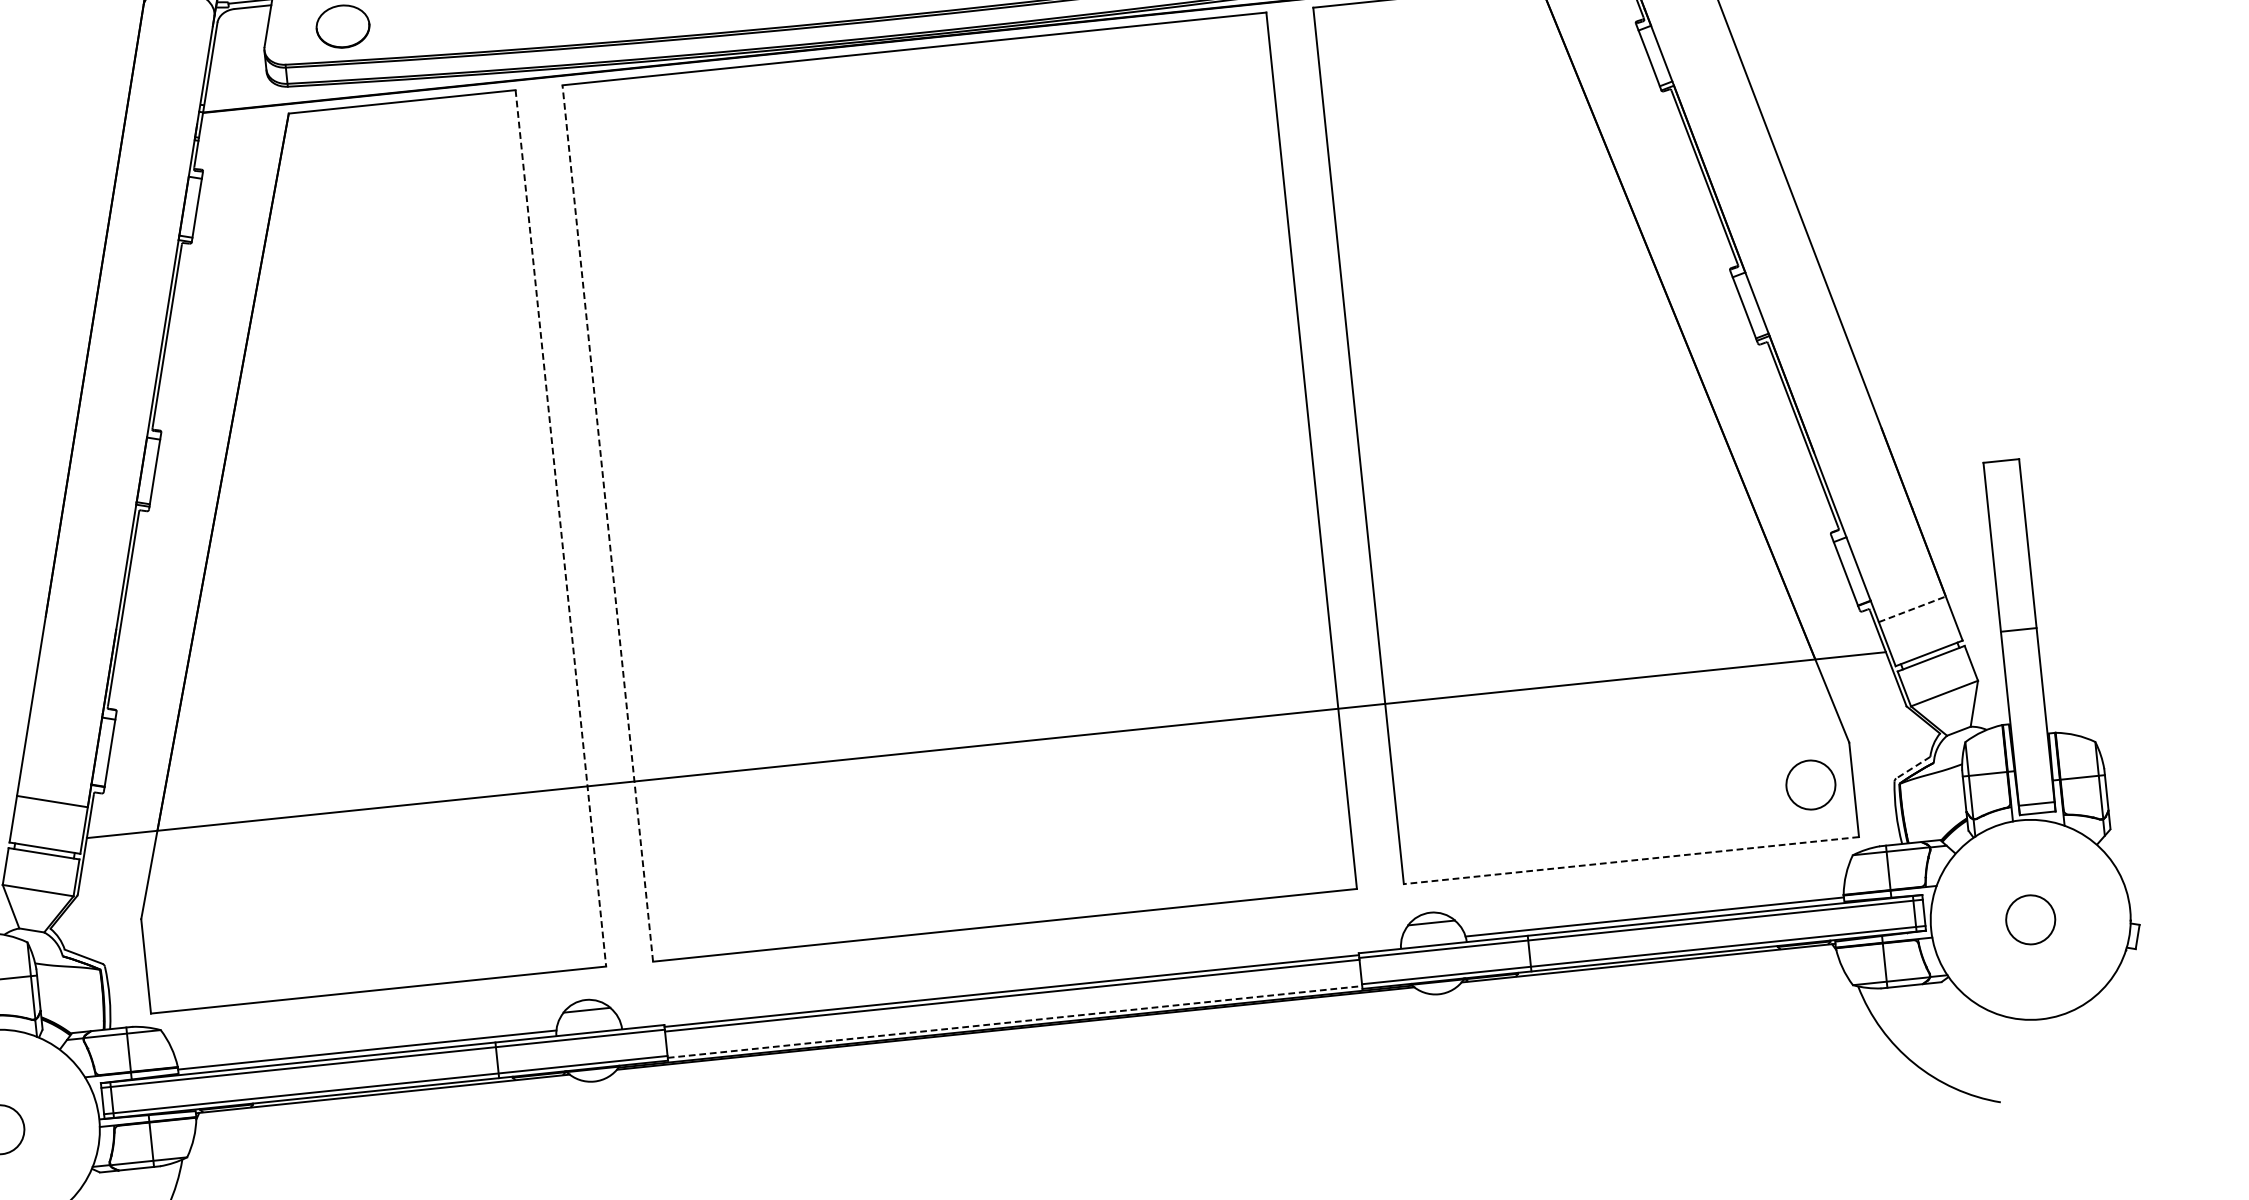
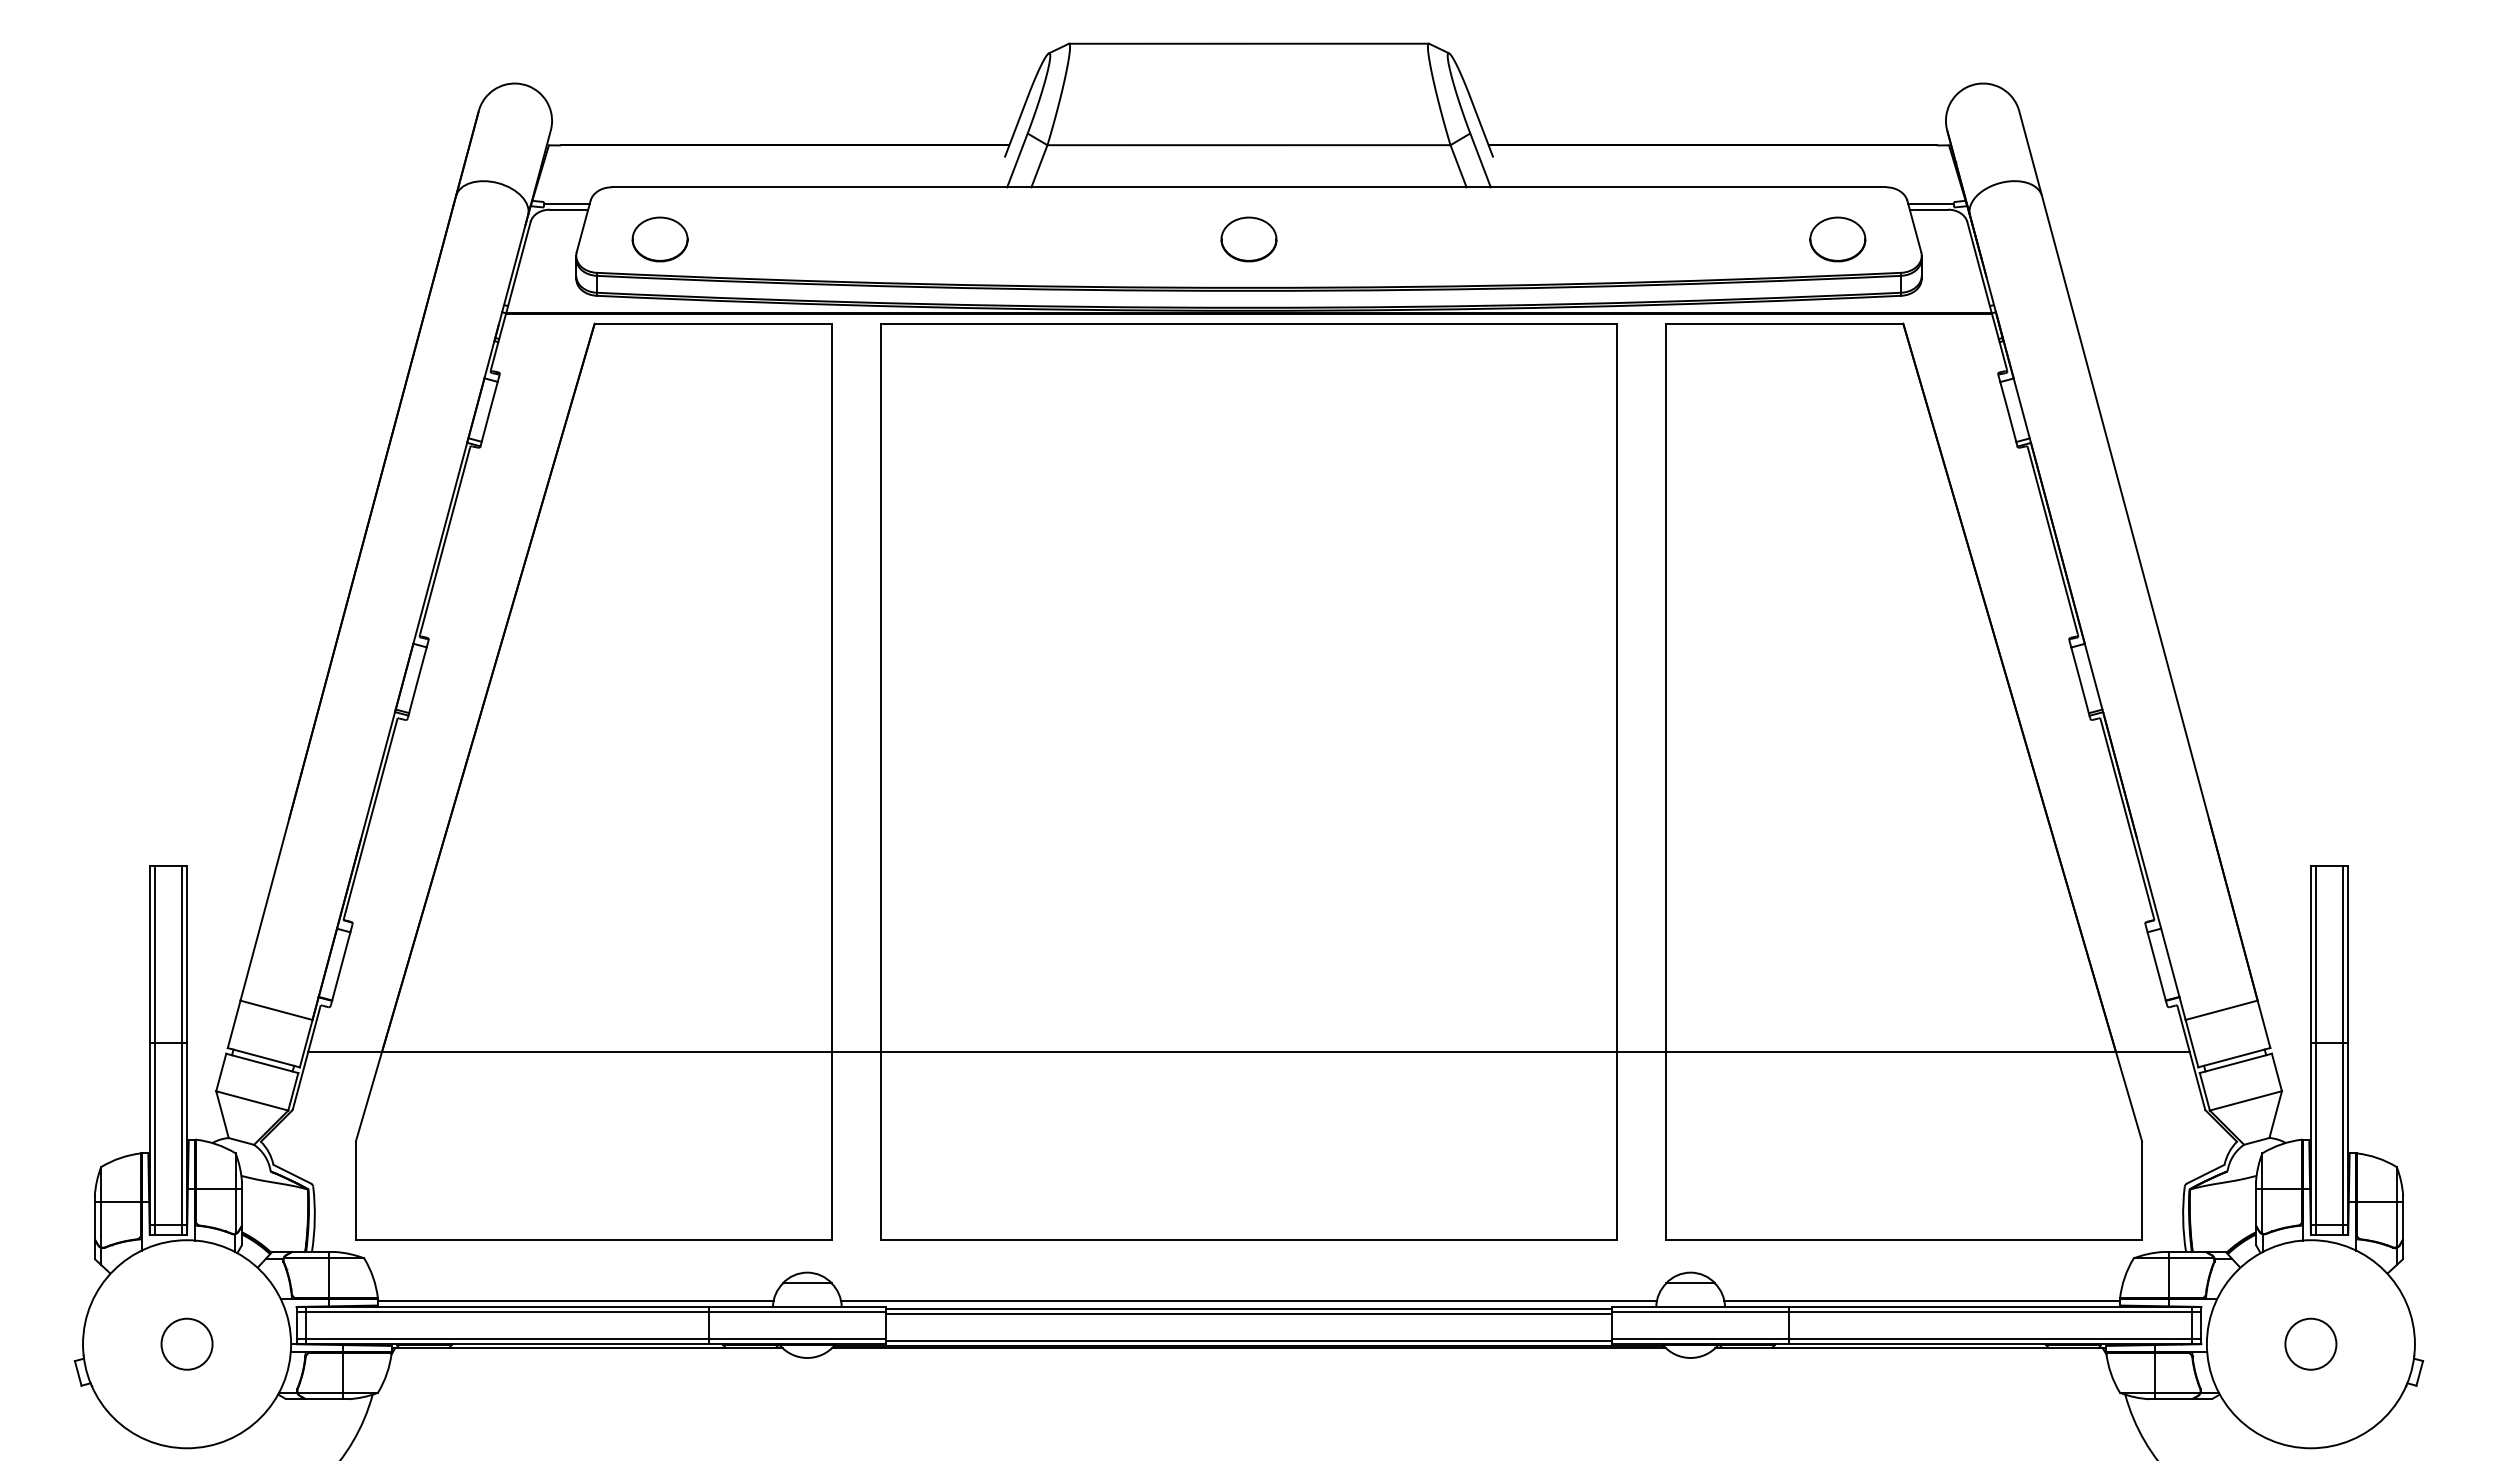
line: (607, 523) -> (880, 781), dashed -> solid
line: (560, 528) -> (831, 782), dashed -> solid
line: (1913, 609) -> (2222, 1010), dashed -> solid
line: (2032, 635) -> (2343, 1050), added
line: (2006, 638) -> (2315, 1050), added
line: (1913, 767) -> (2205, 1174), dashed -> solid
circle: (1810, 784) -> (2097, 1180), removed
line: (1630, 860) -> (1903, 1240), dashed -> solid
line: (1010, 983) -> (1248, 1301), added
line: (1015, 1022) -> (1249, 1341), dashed -> solid

